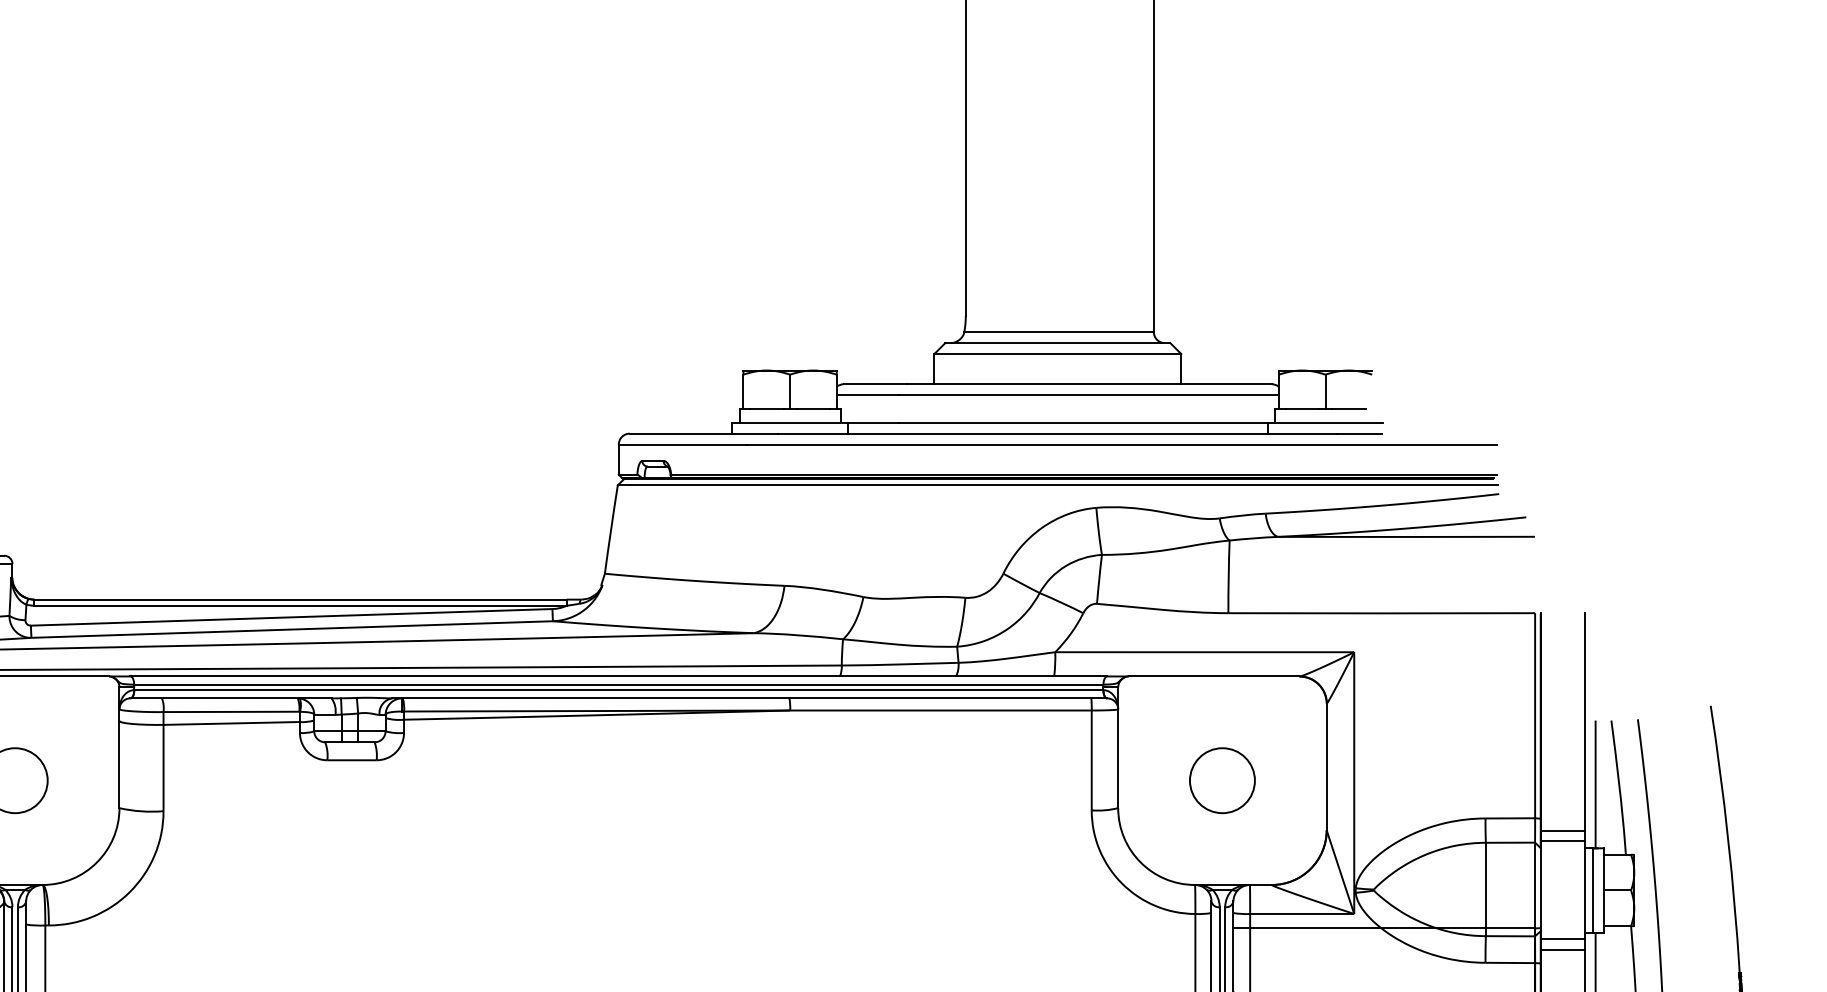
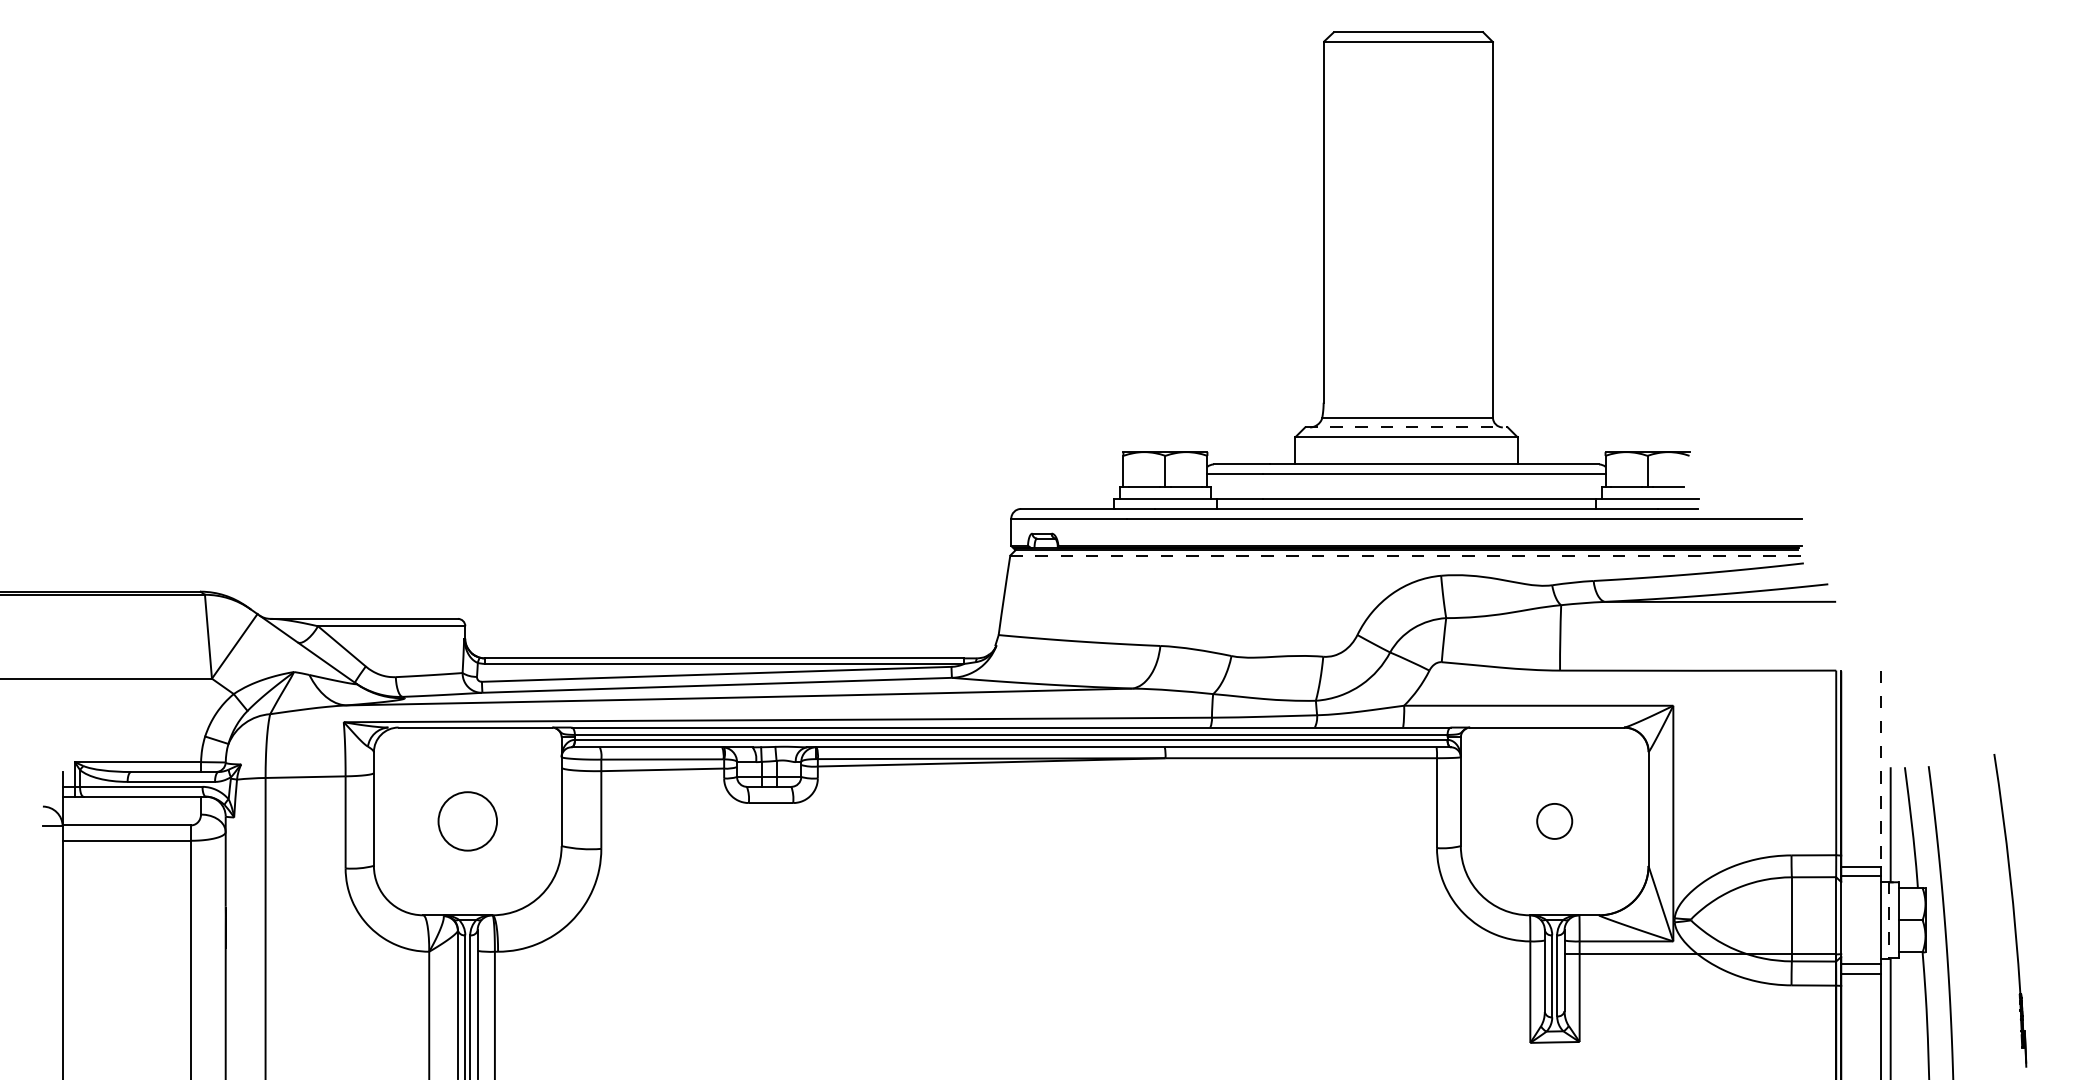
line: (1057, 343) -> (1406, 427), solid -> dashed
line: (1057, 485) -> (1406, 555), solid -> dashed
line: (1584, 723) -> (1880, 769), solid -> dashed
circle: (1222, 780) -> (1554, 821), size x0.6
line: (1593, 890) -> (1888, 920), solid -> dashed

